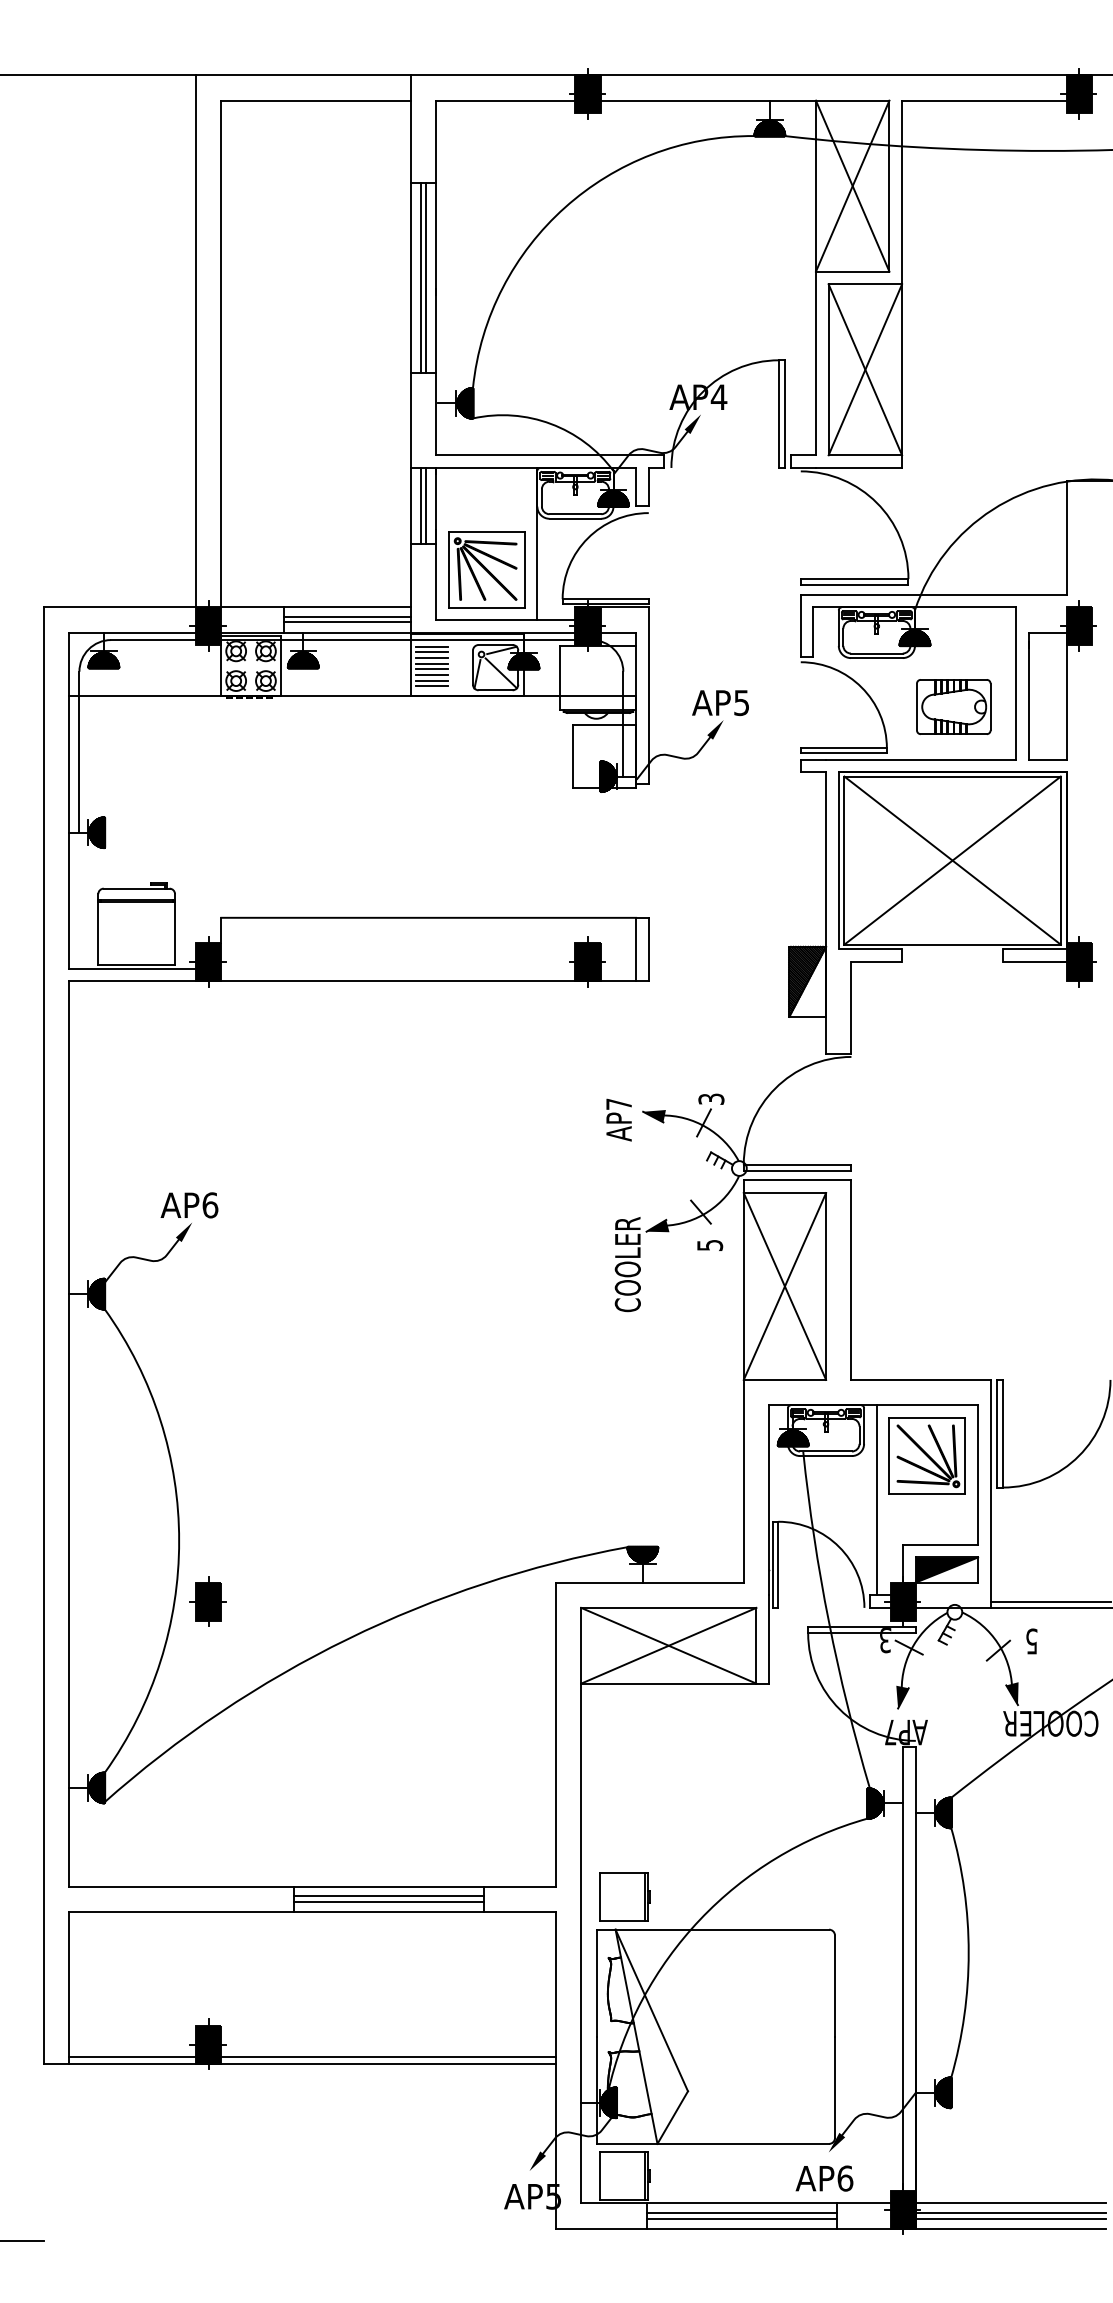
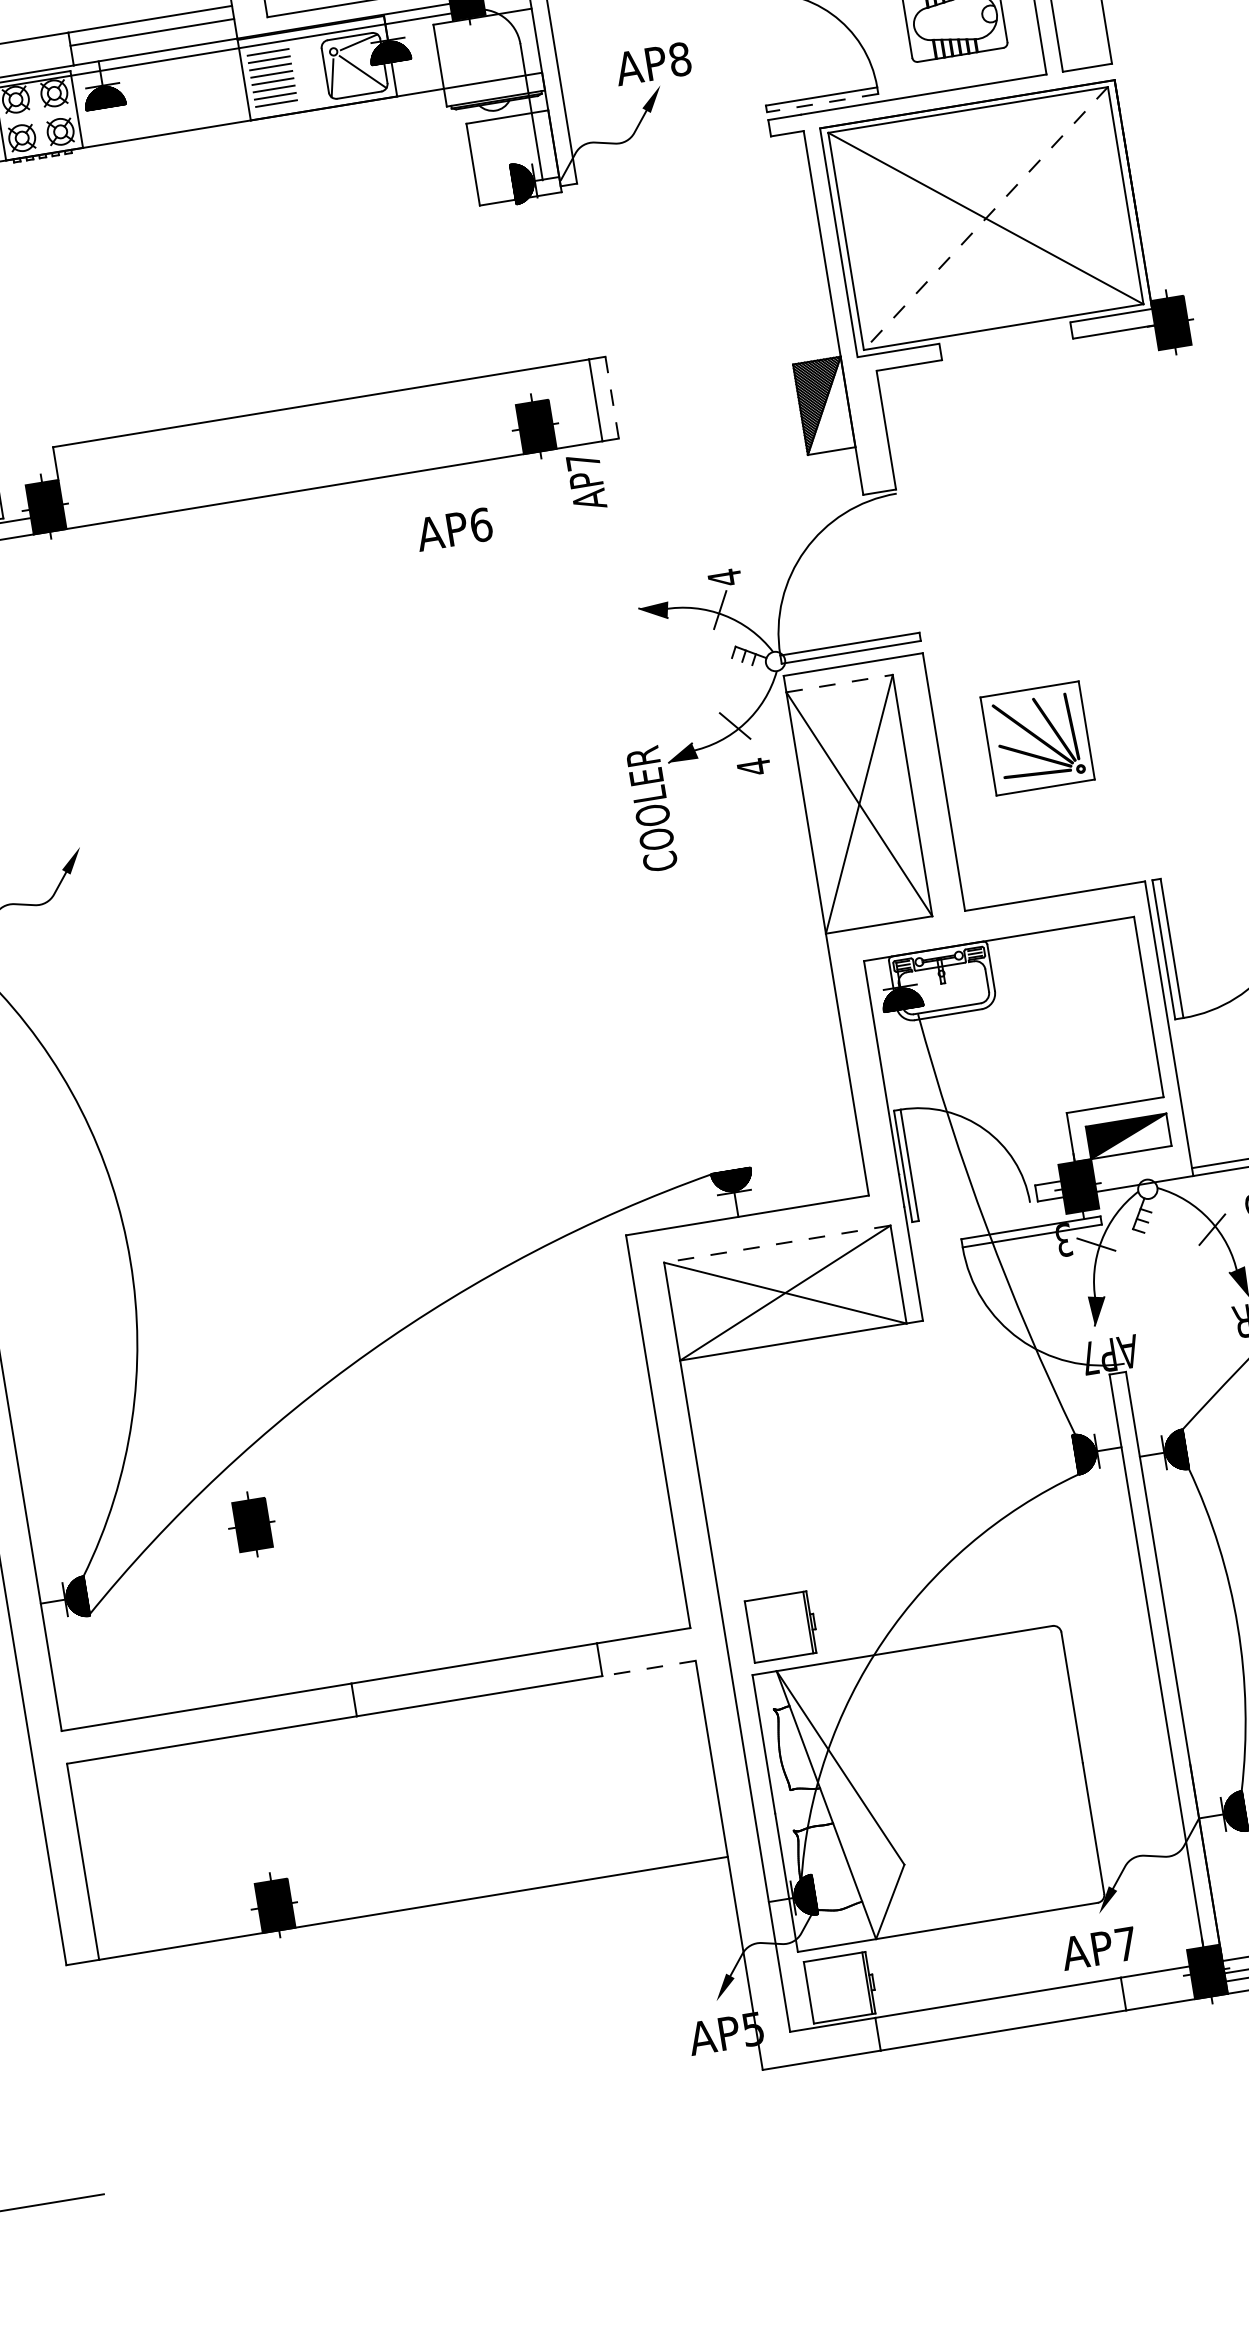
line: (347, 622) -> (153, 38), removed
text: (741, 702) -> (679, 58), AP5 -> AP8
line: (843, 753) -> (822, 103), solid -> dashed
line: (952, 860) -> (985, 218), solid -> dashed
line: (648, 949) -> (611, 397), solid -> dashed
text: (711, 1099) -> (724, 578), 3 -> 4
text: (618, 1119) -> (585, 481), moved
line: (785, 1193) -> (840, 684), solid -> dashed
text: (189, 1205) -> (454, 529), moved
text: (710, 1245) -> (754, 767), 5 -> 4
part: (926, 1455) -> (1036, 738), moved
line: (876, 1500) -> (1022, 1061), removed
part: (207, 1601) -> (251, 1524), moved
line: (668, 1607) -> (776, 1243), solid -> dashed
line: (388, 1896) -> (476, 1676), removed
line: (388, 1902) -> (477, 1684), removed
line: (519, 1911) -> (648, 1668), solid -> dashed
line: (312, 2057) -> (412, 1900), removed
text: (845, 2178) -> (1126, 1944), AP6 -> AP7
line: (742, 2212) -> (1000, 2009), removed
line: (742, 2219) -> (1001, 2018), removed

